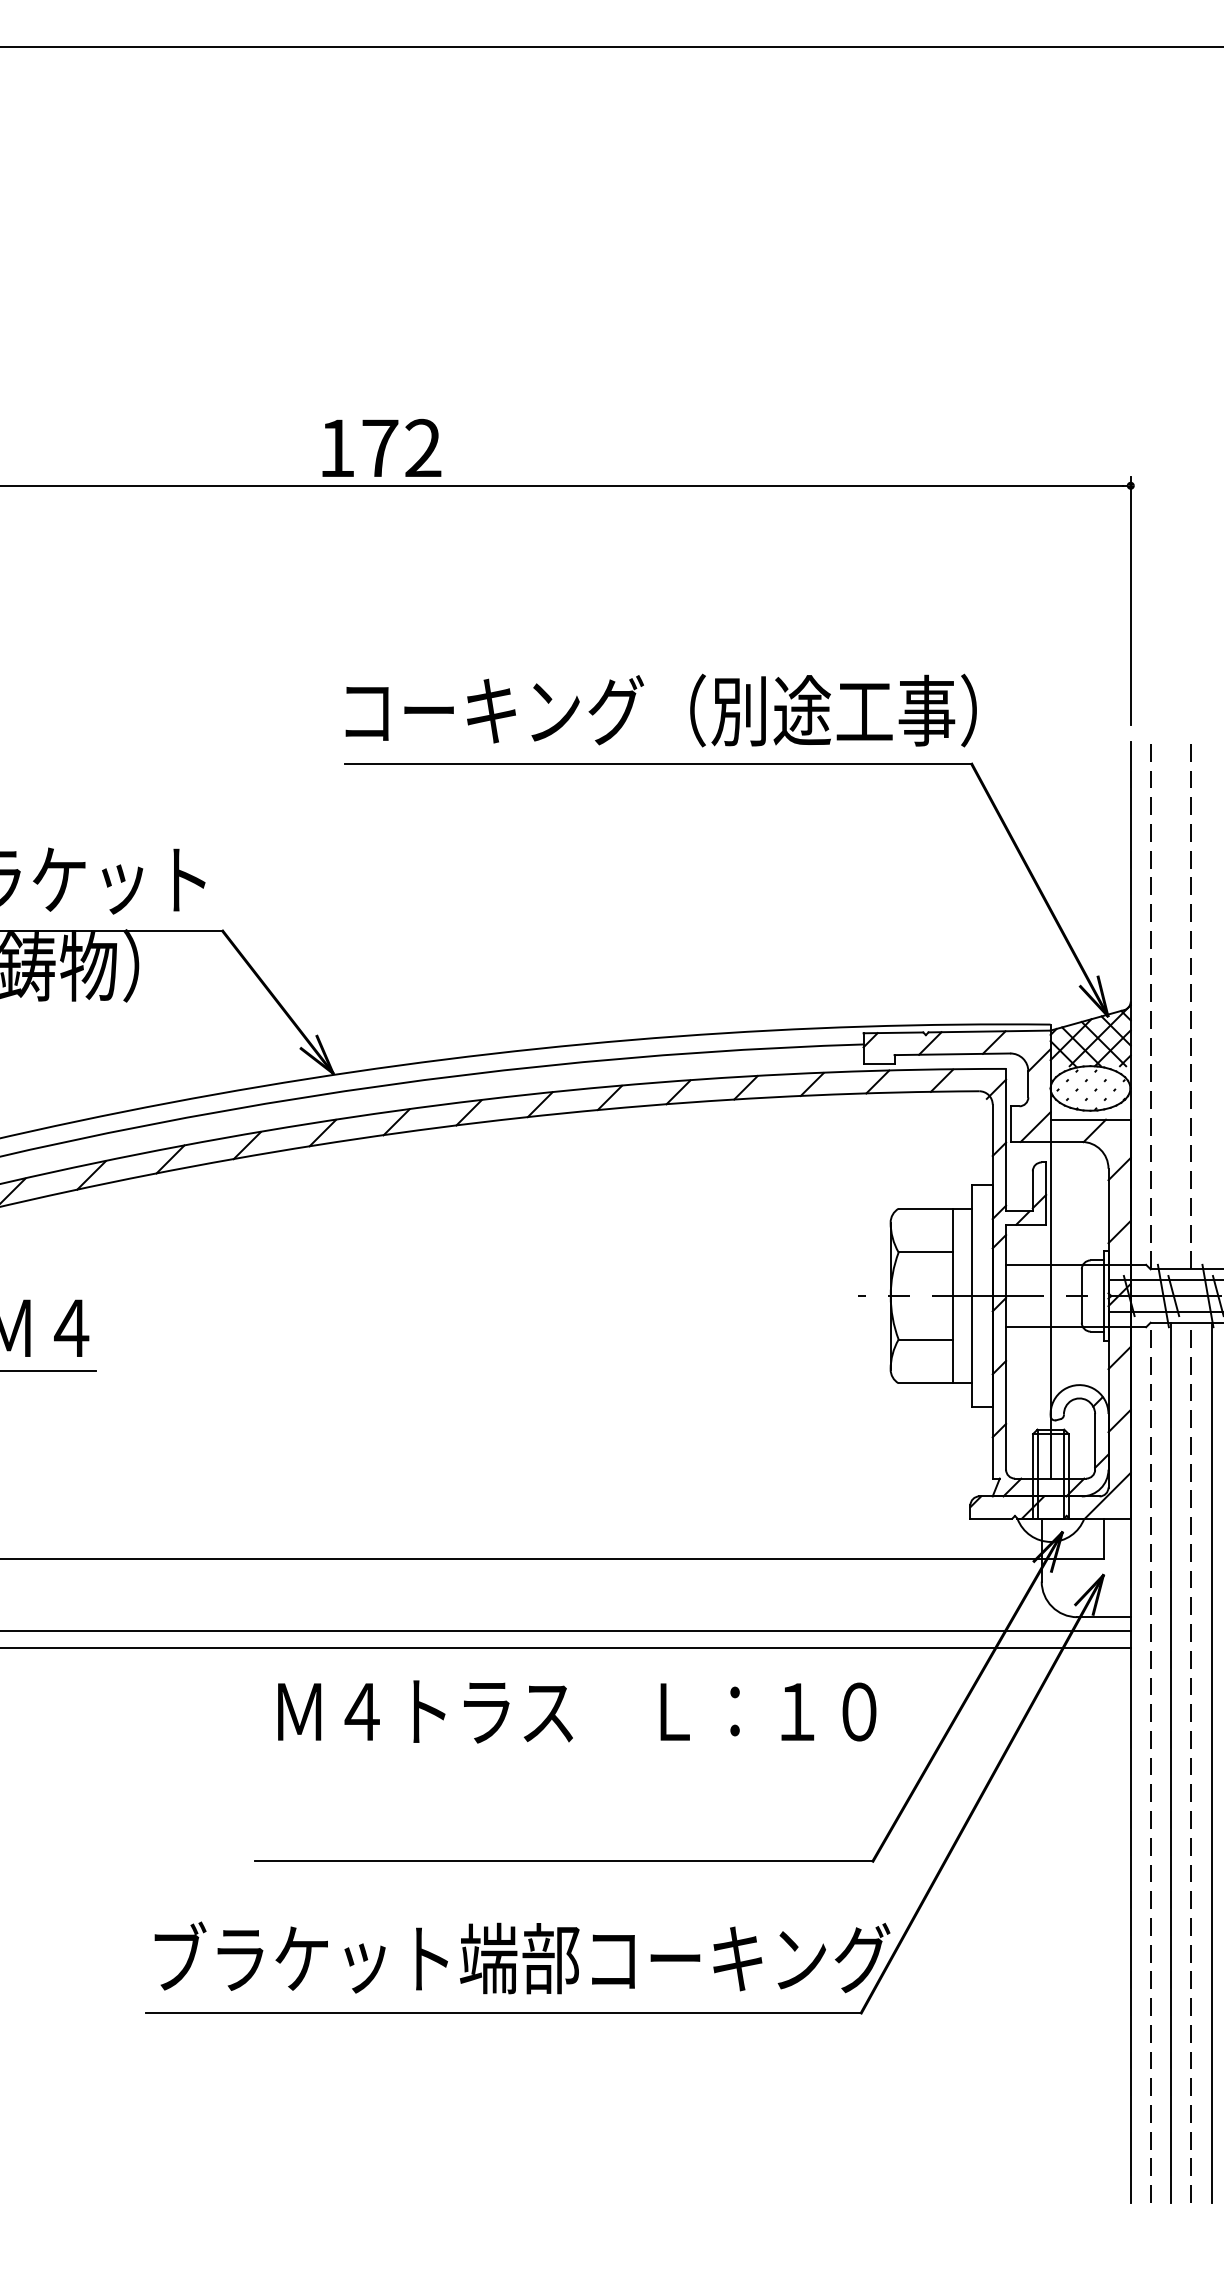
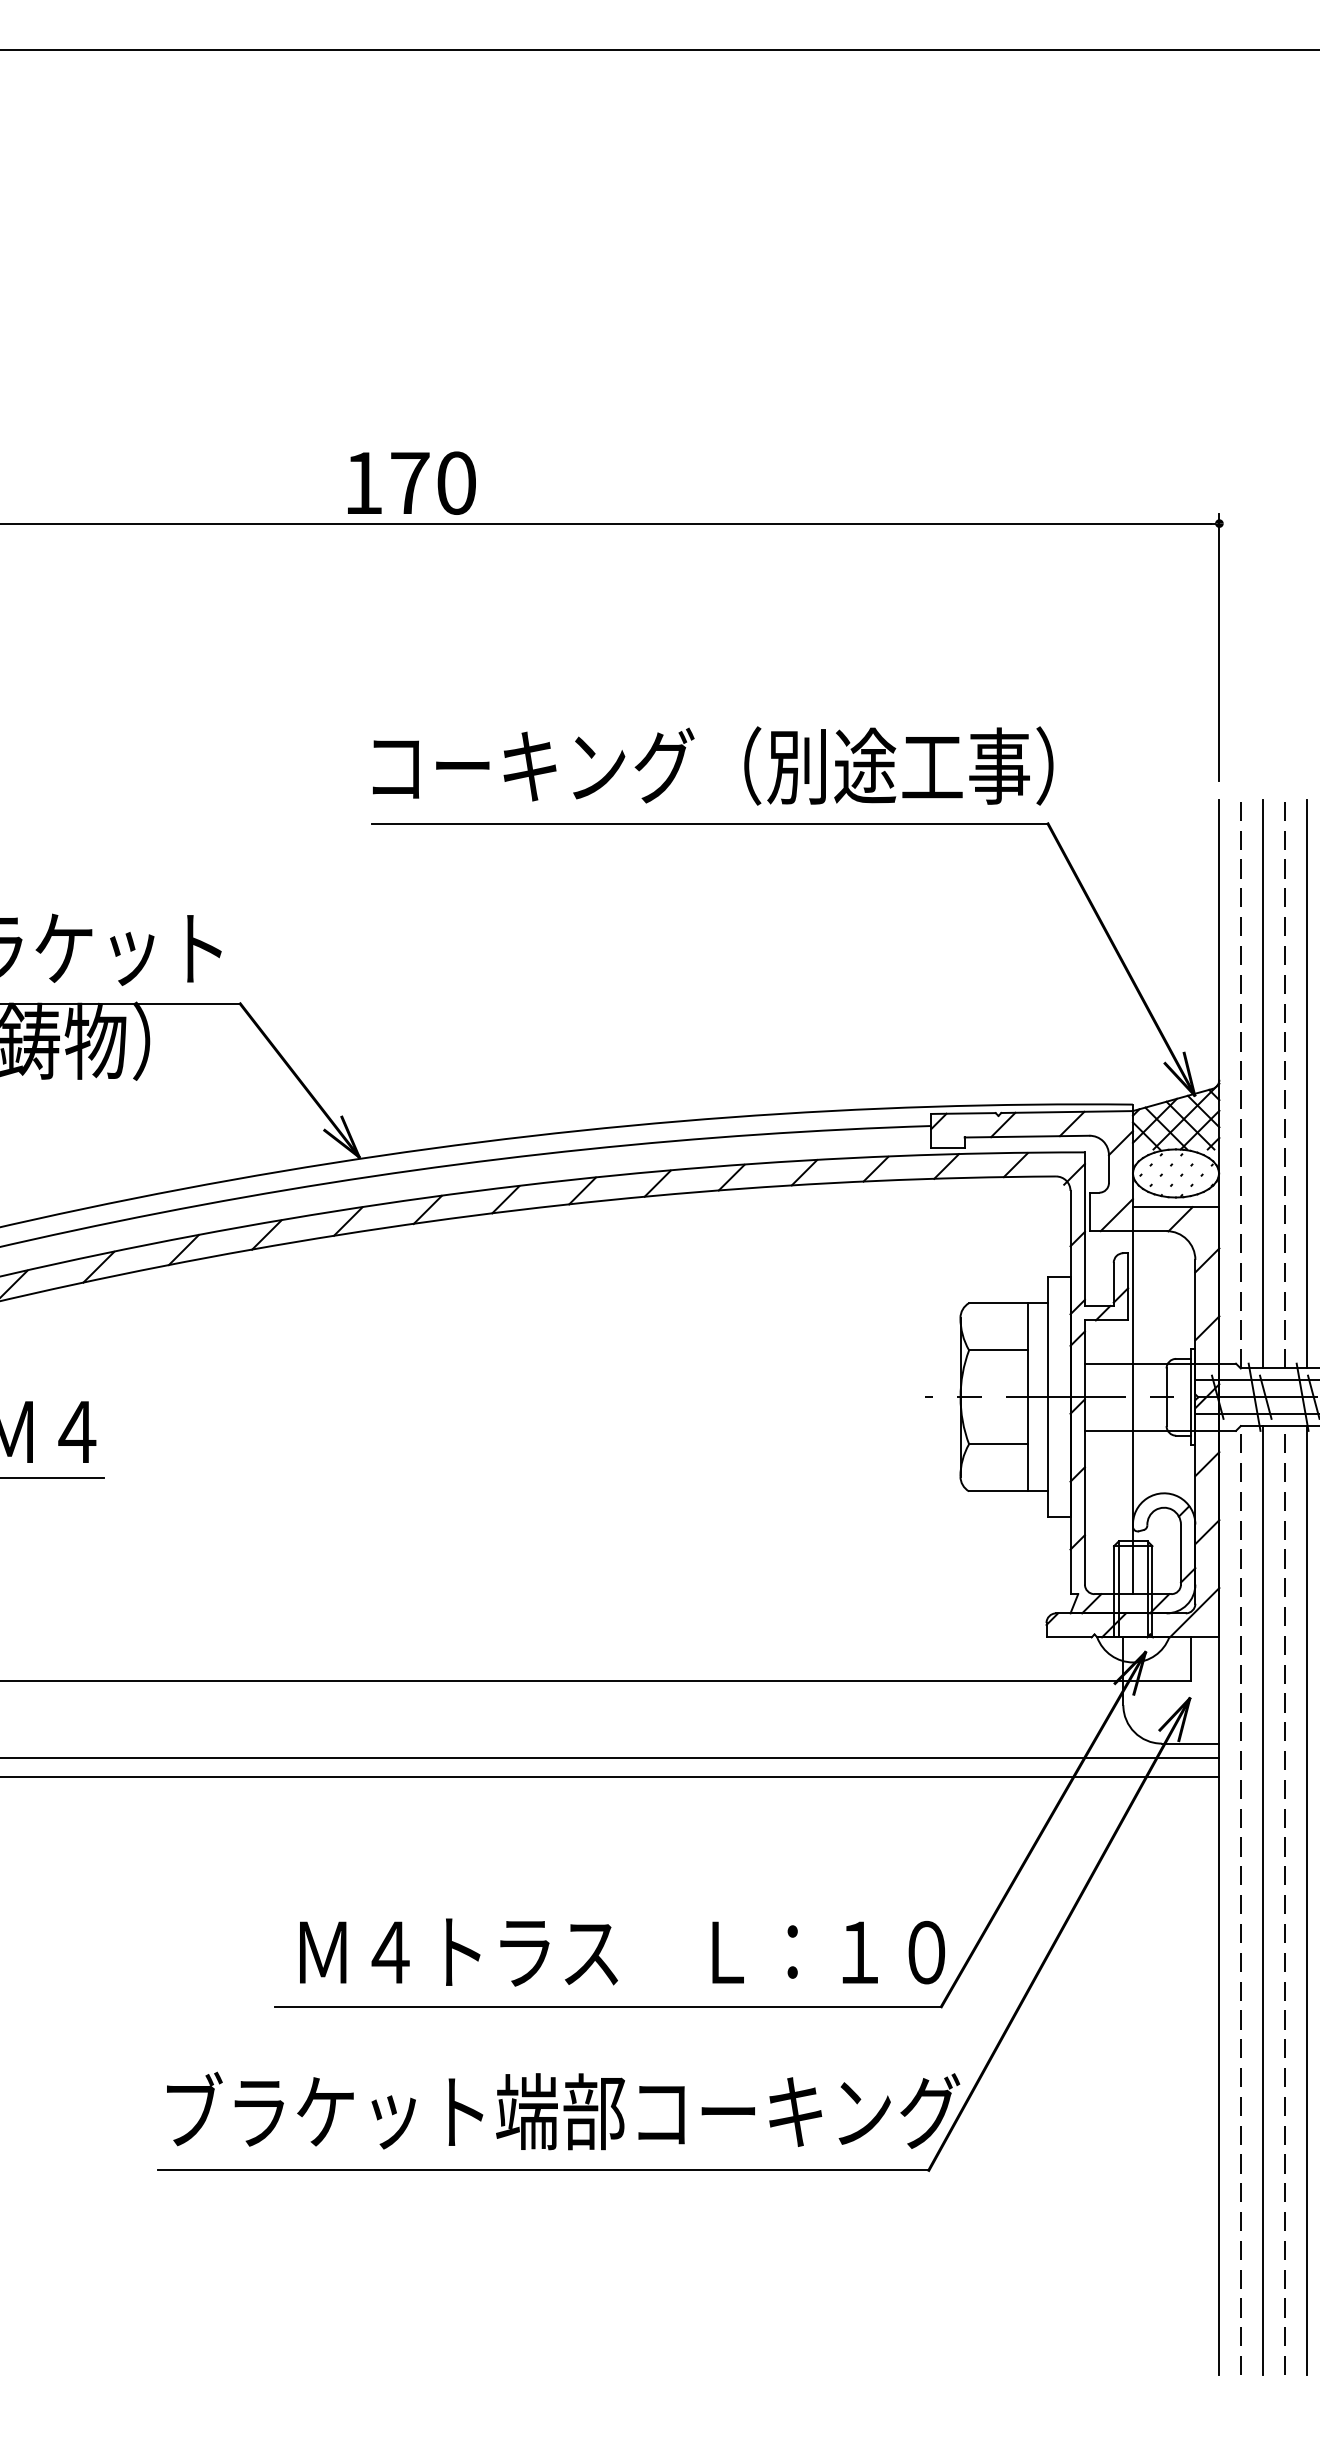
text: (423, 447) -> (456, 482), 172 -> 170
line: (1171, 1005) -> (1263, 1084), added
line: (1211, 1005) -> (1306, 1084), added
text: (577, 1711) -> (622, 1952), moved

